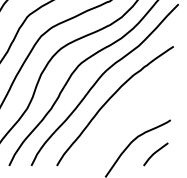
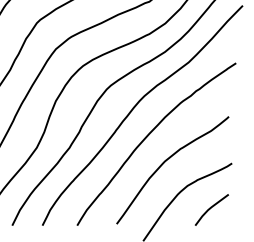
curve: (121, 120) -> (165, 163), added

